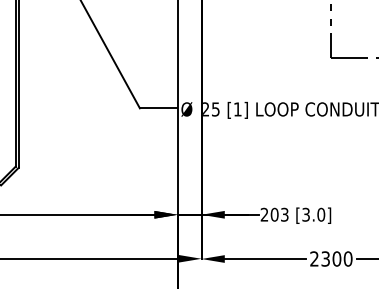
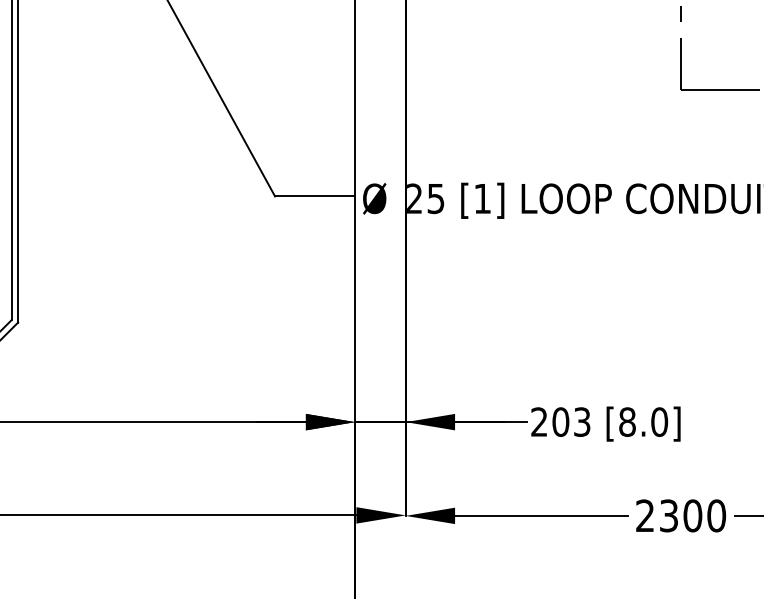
text: (306, 214) -> (628, 421), [3.0] -> [8.0]

